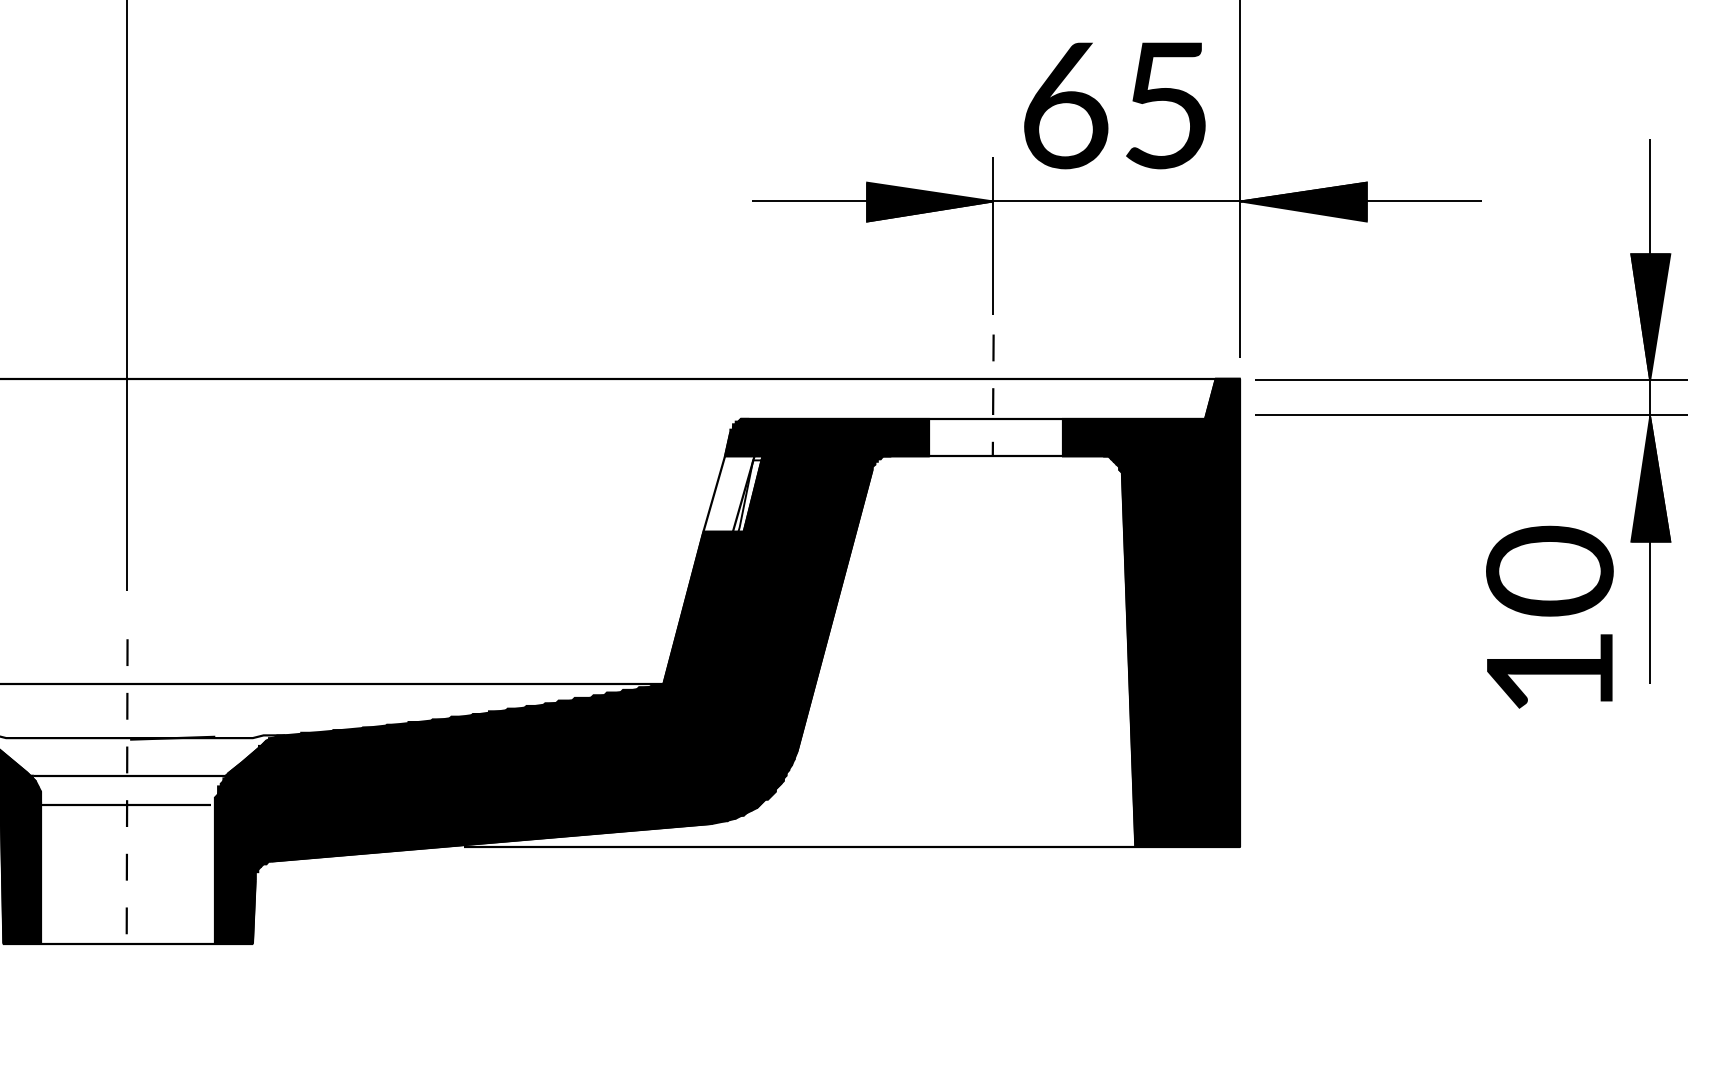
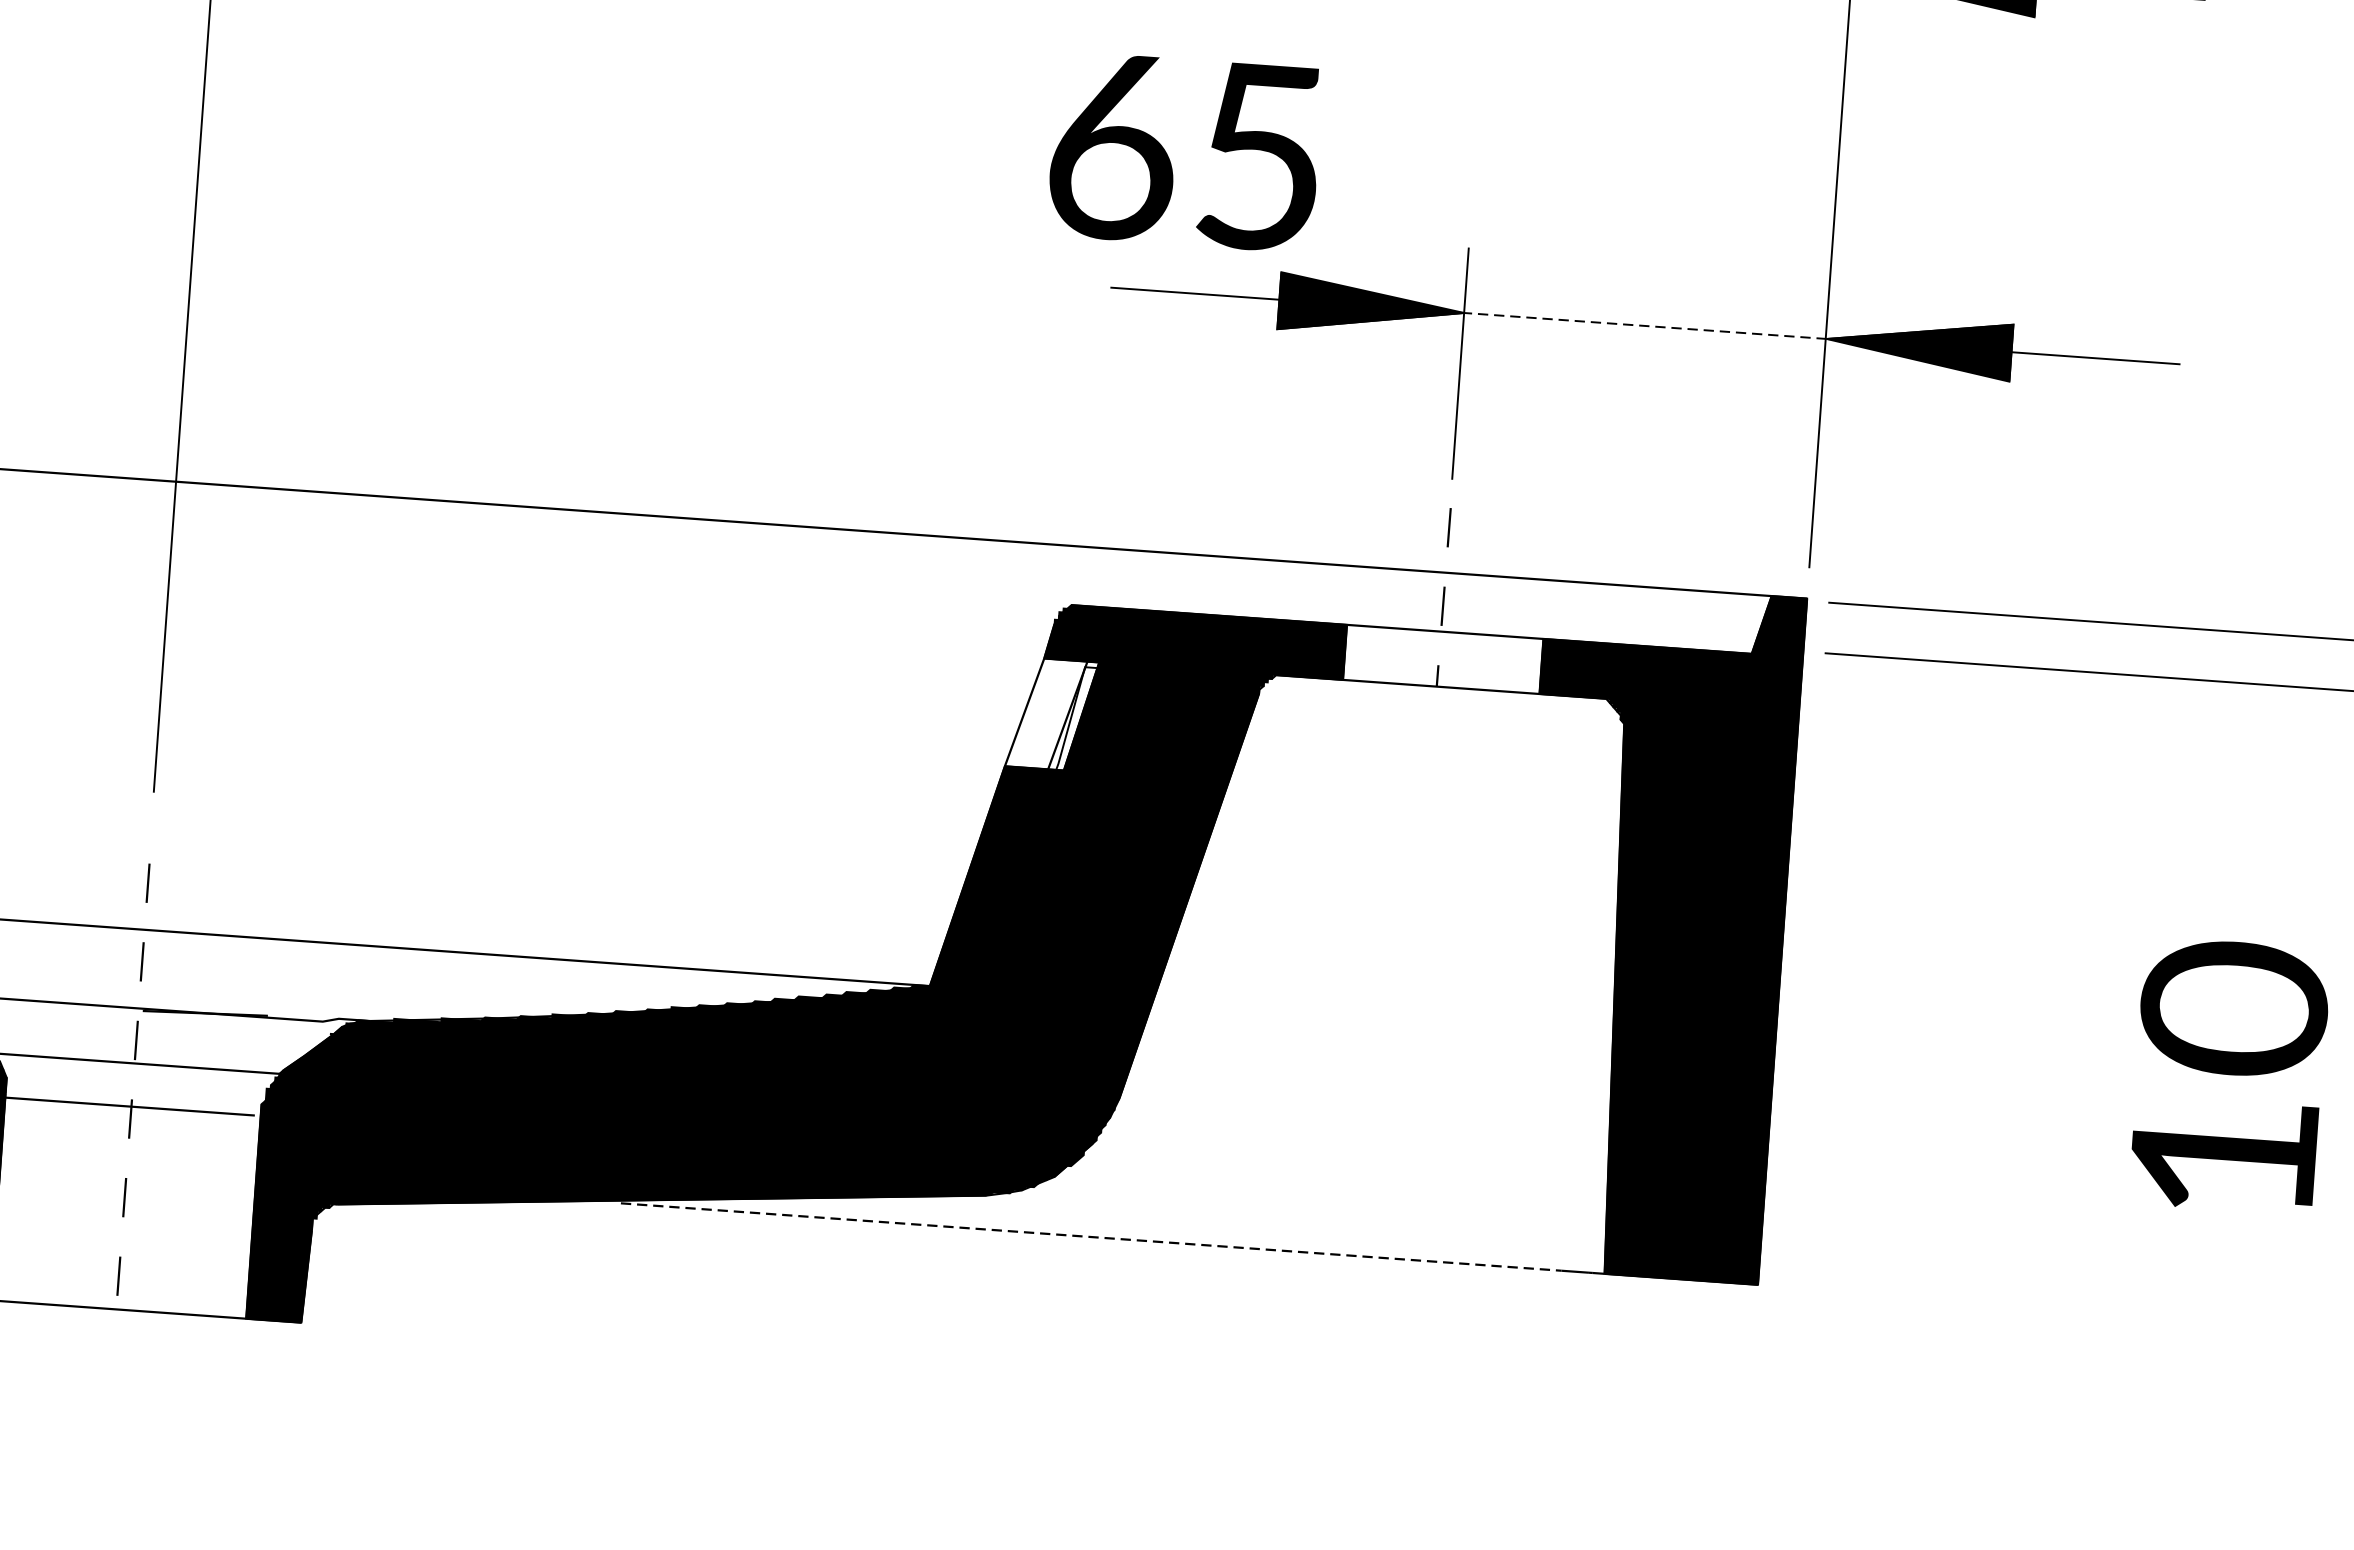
text: (1114, 105) -> (1184, 151), moved
line: (1116, 201) -> (1644, 326), solid -> dashed
text: (1549, 616) -> (2228, 1074), moved
line: (784, 846) -> (1090, 1236), solid -> dashed

